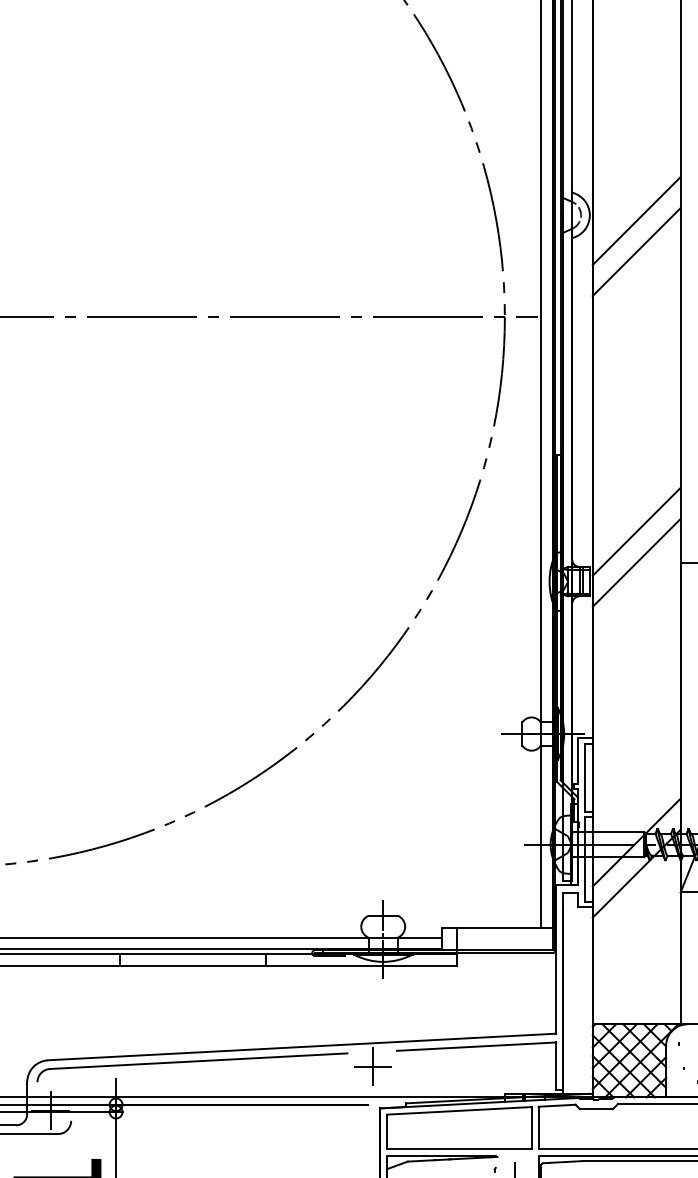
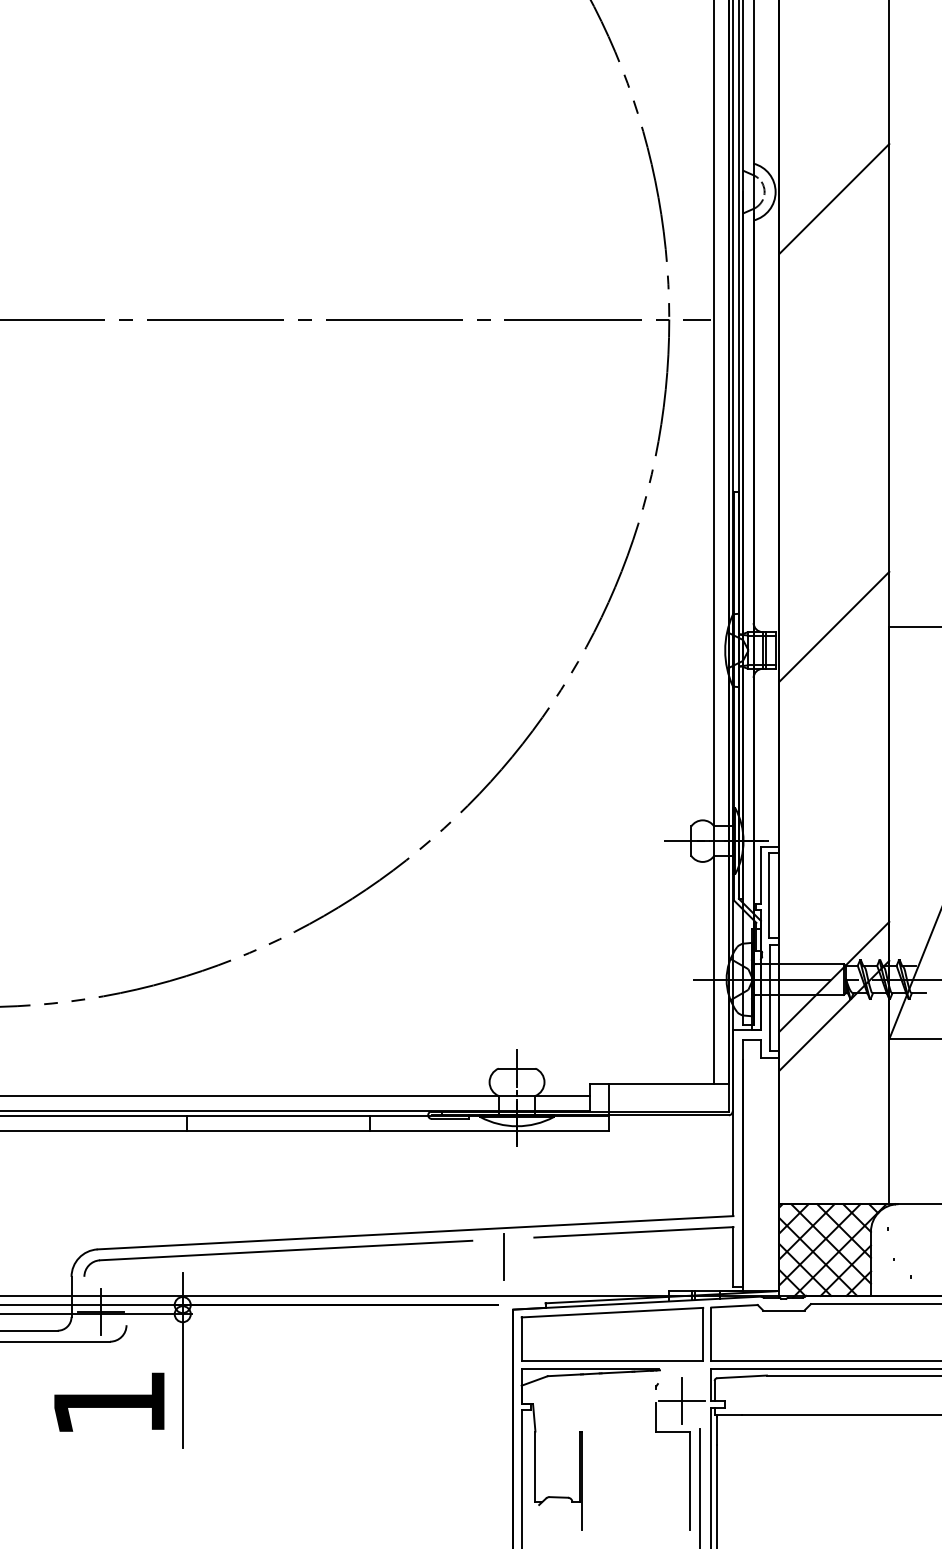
line: (636, 251) -> (834, 237), removed
line: (636, 532) -> (834, 588), removed
line: (373, 1066) -> (504, 1257), removed

